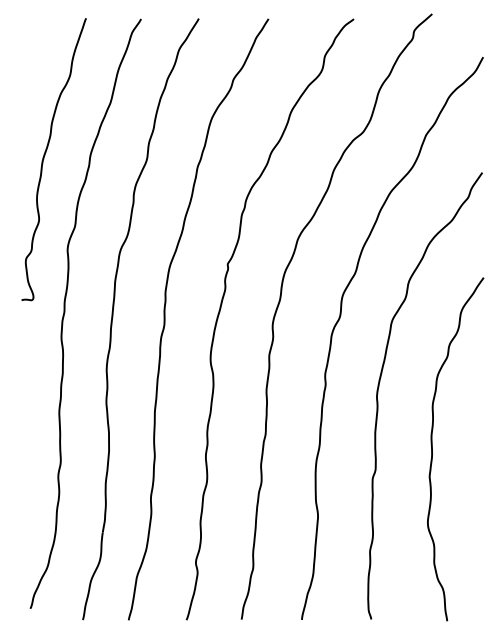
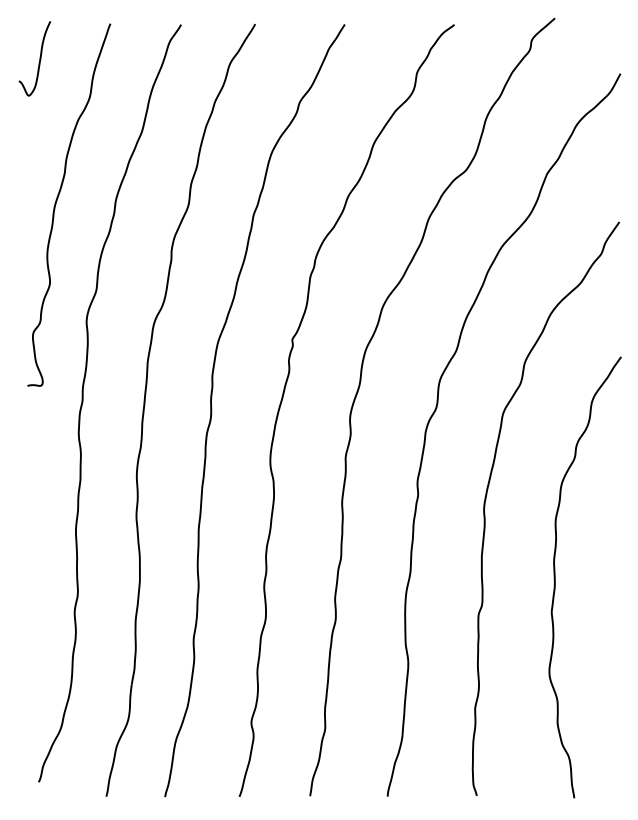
curve: (30, 45) -> (38, 58), added

